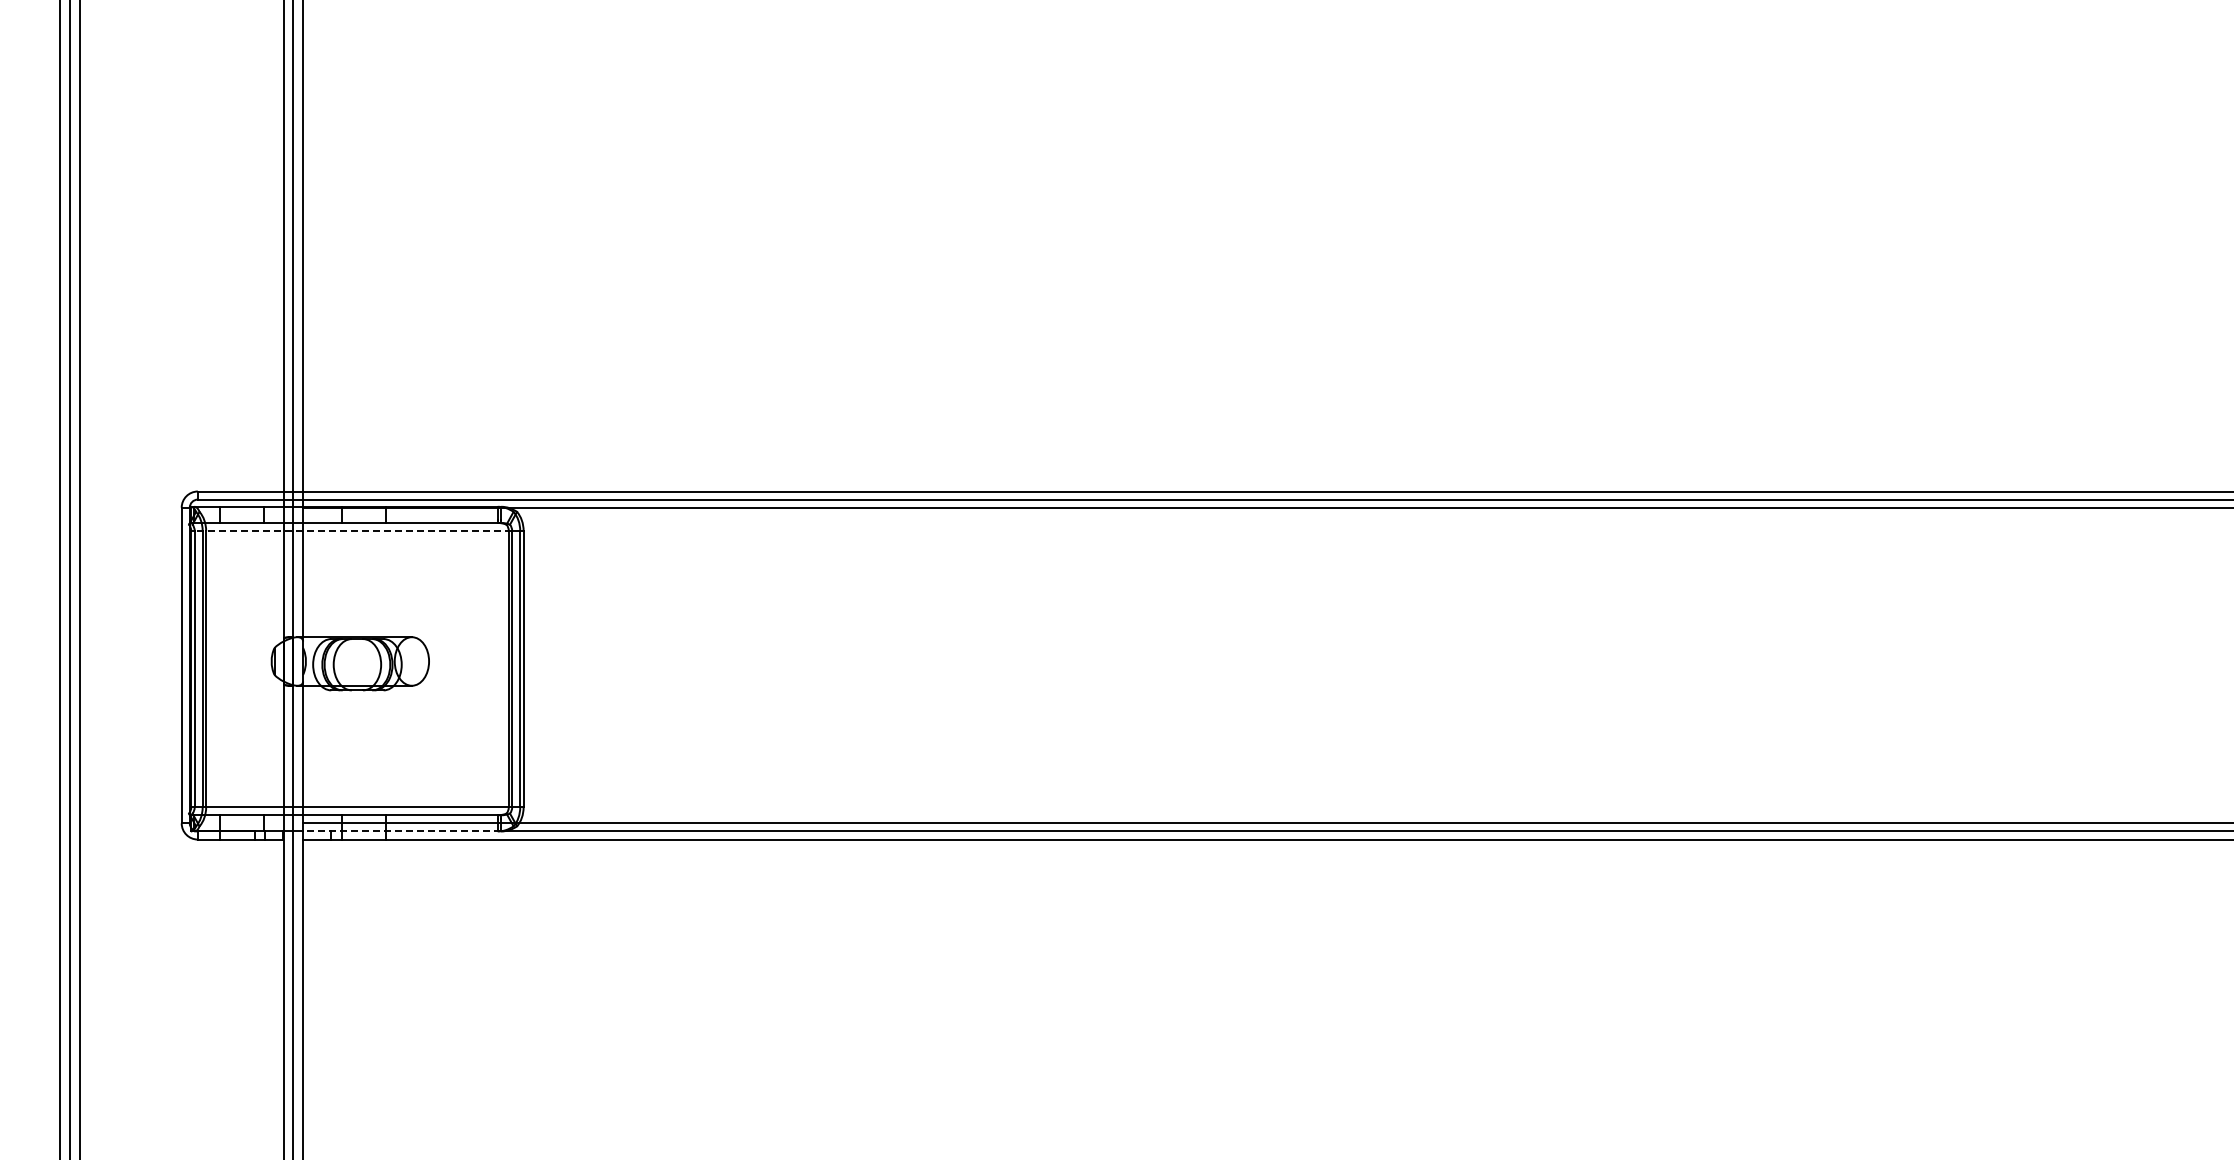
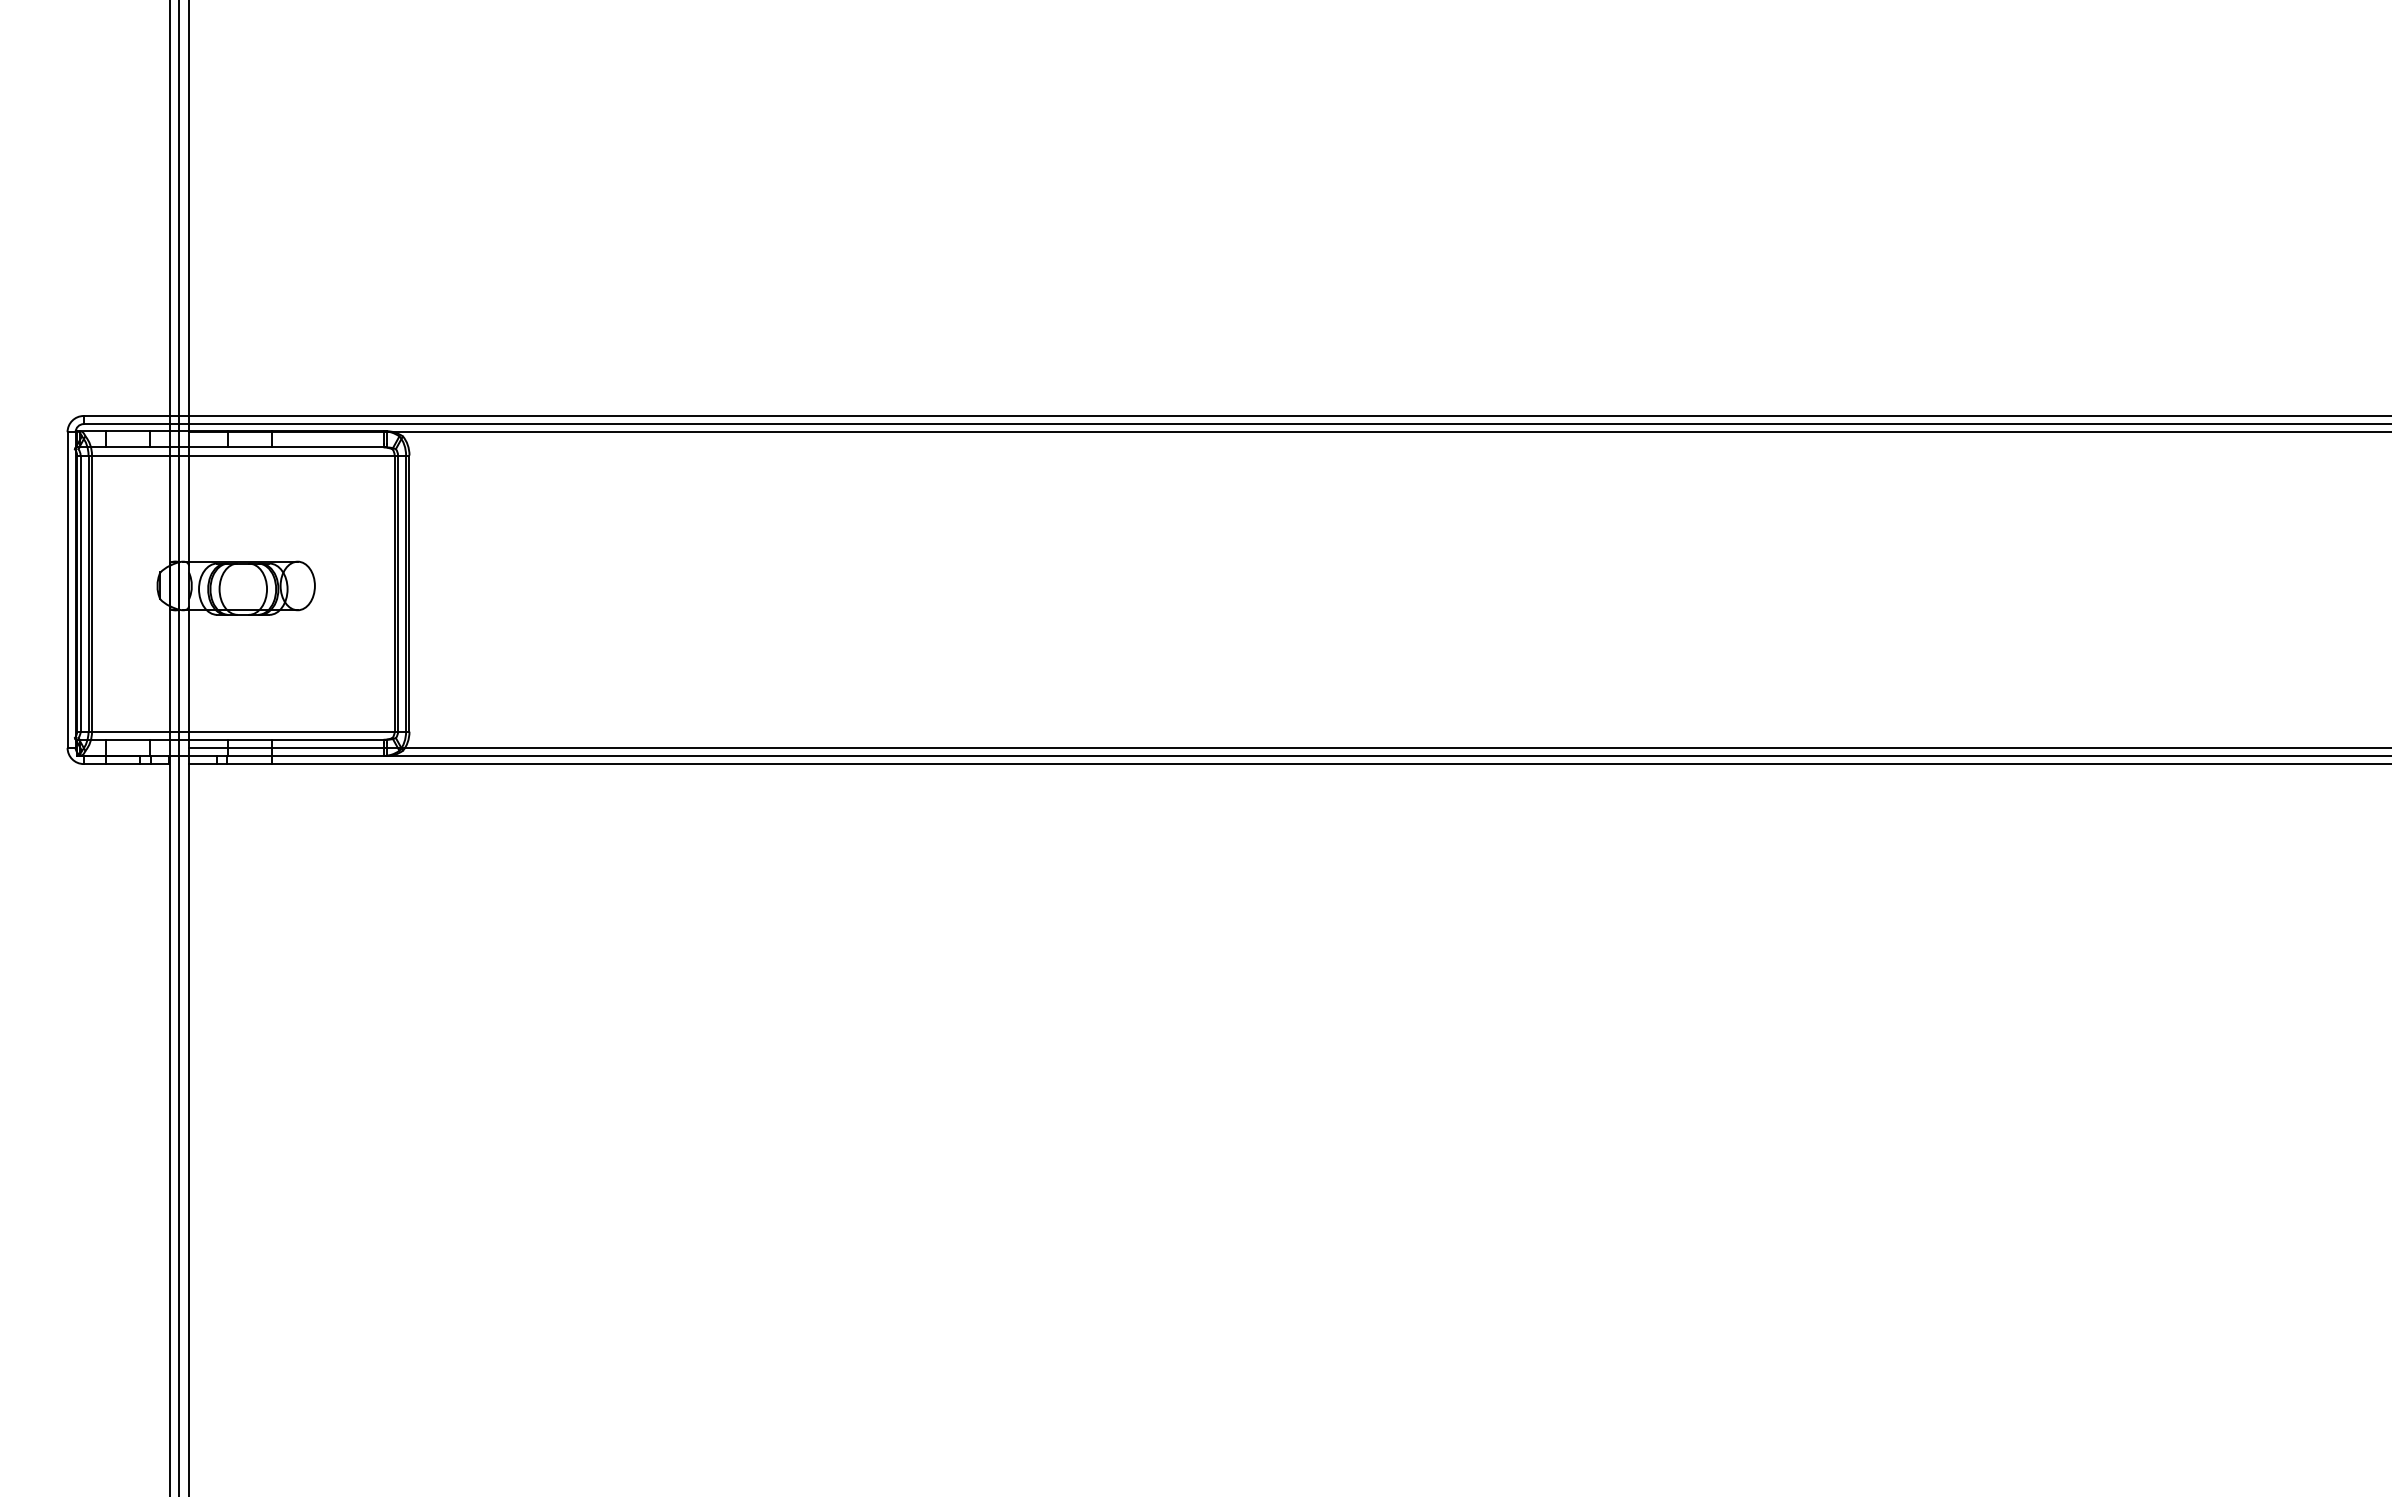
line: (353, 531) -> (239, 455), dashed -> solid
line: (401, 831) -> (287, 755), dashed -> solid

